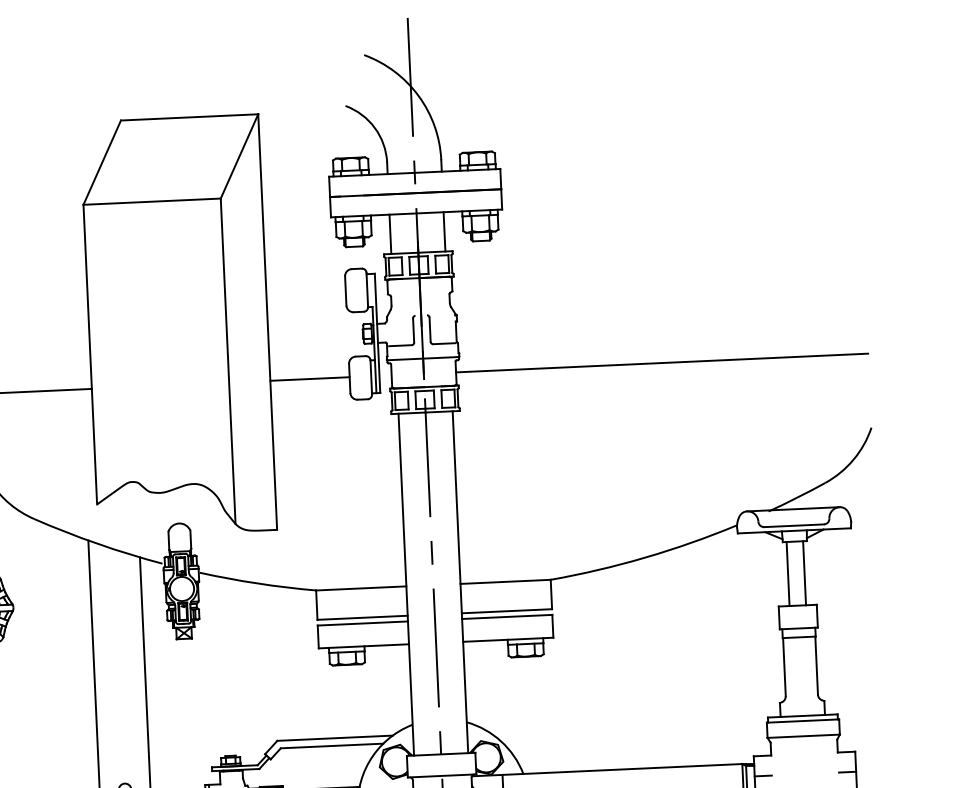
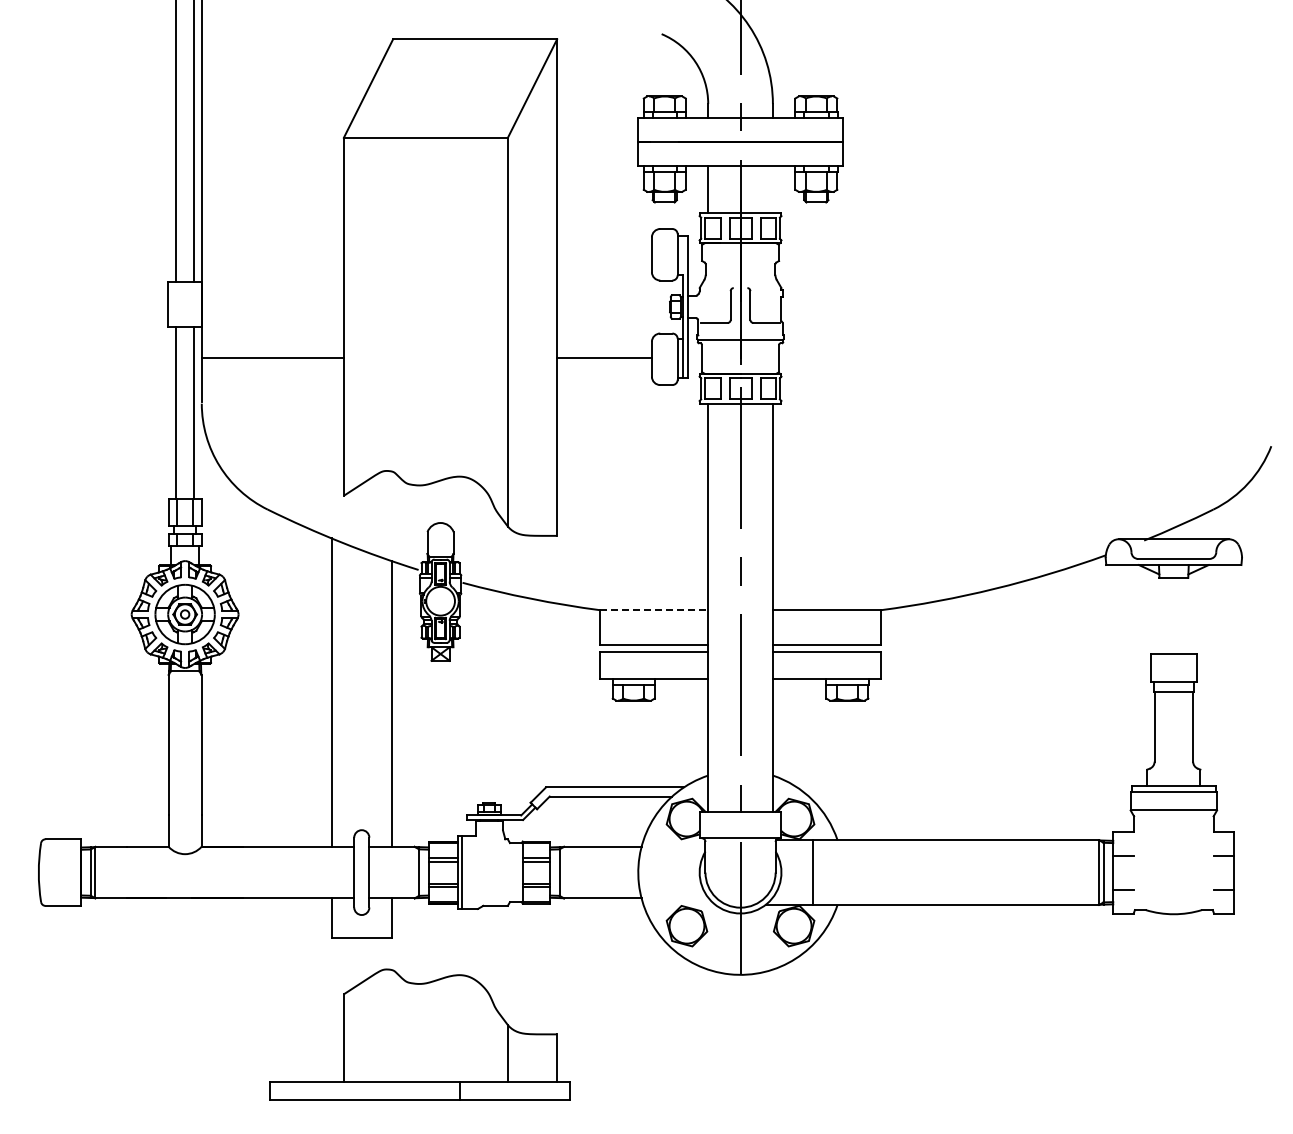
line: (444, 231) -> (772, 189), removed
line: (662, 362) -> (1025, 357), removed
line: (804, 572) -> (1183, 615), removed
line: (788, 573) -> (1164, 615), removed
line: (361, 588) -> (654, 610), solid -> dashed

